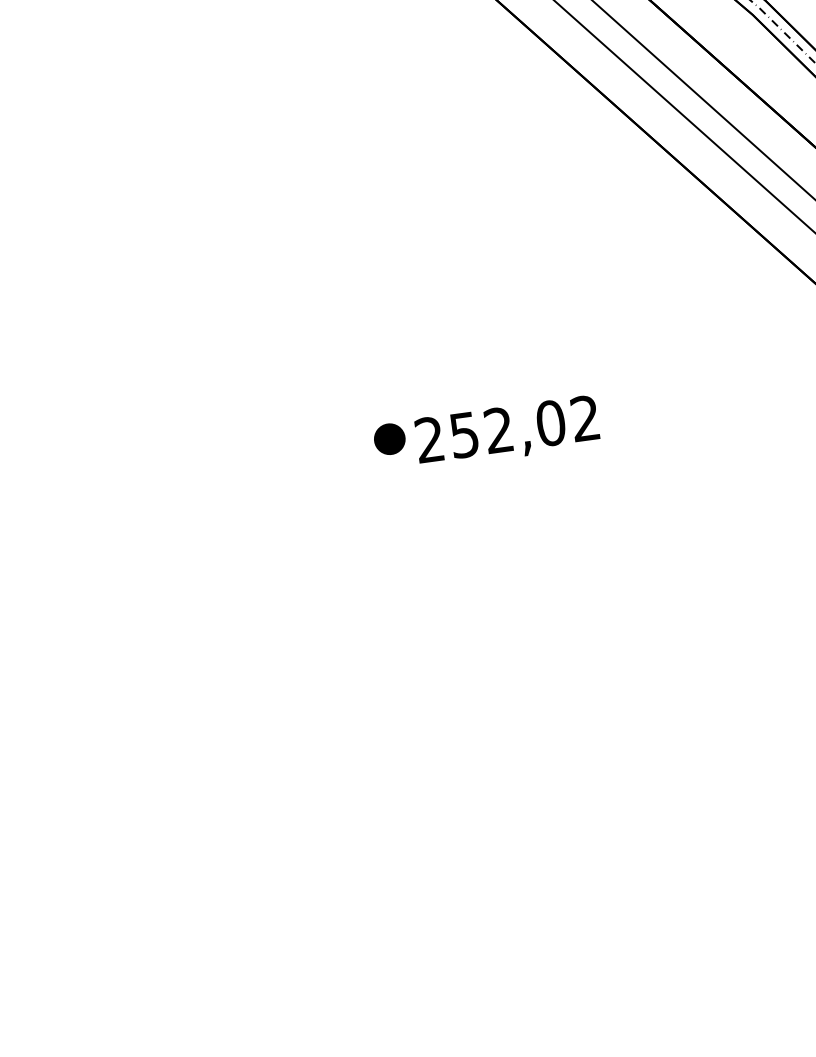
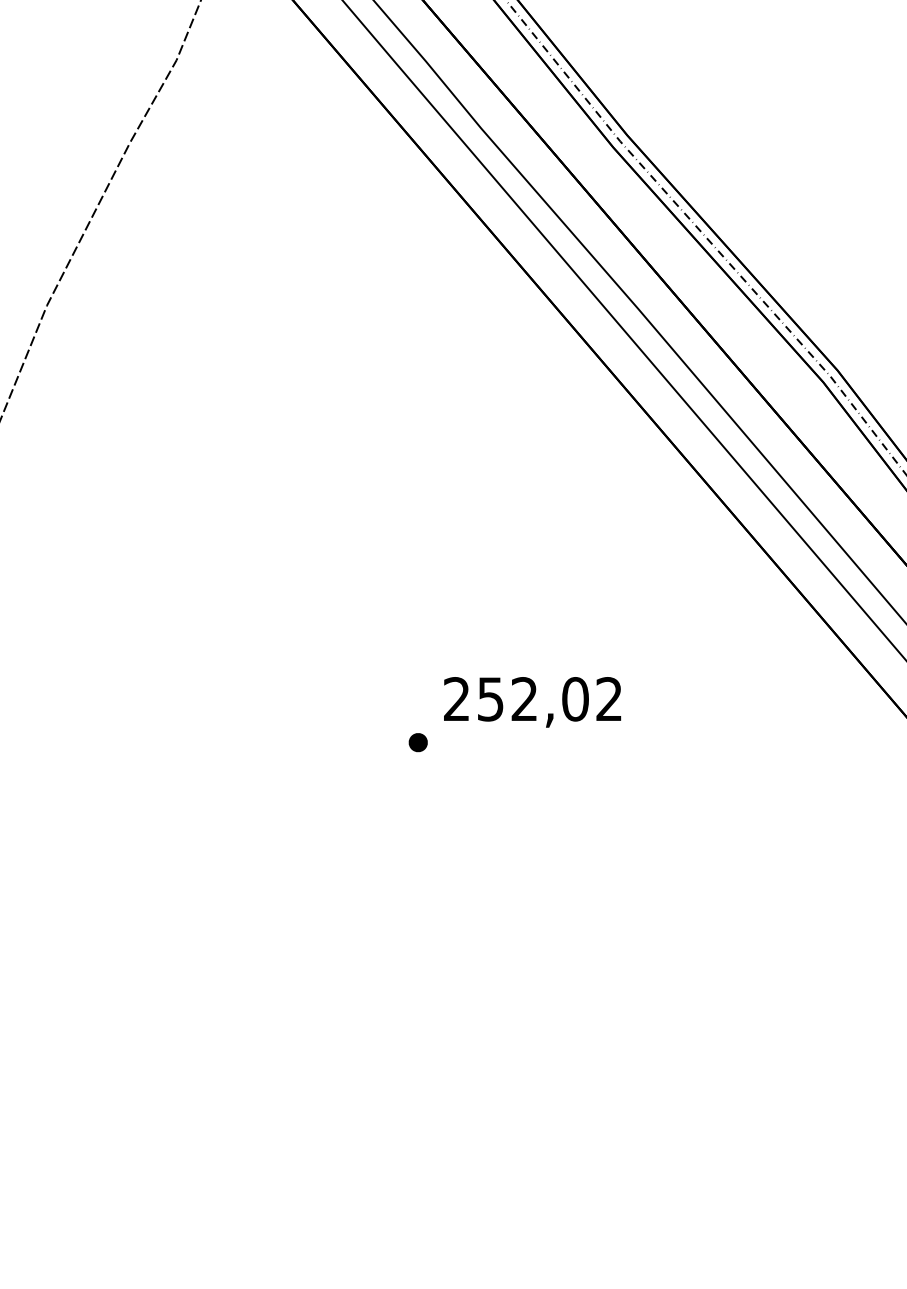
text: (507, 432) -> (532, 702), moved
part: (388, 439) -> (417, 742), size x0.62

